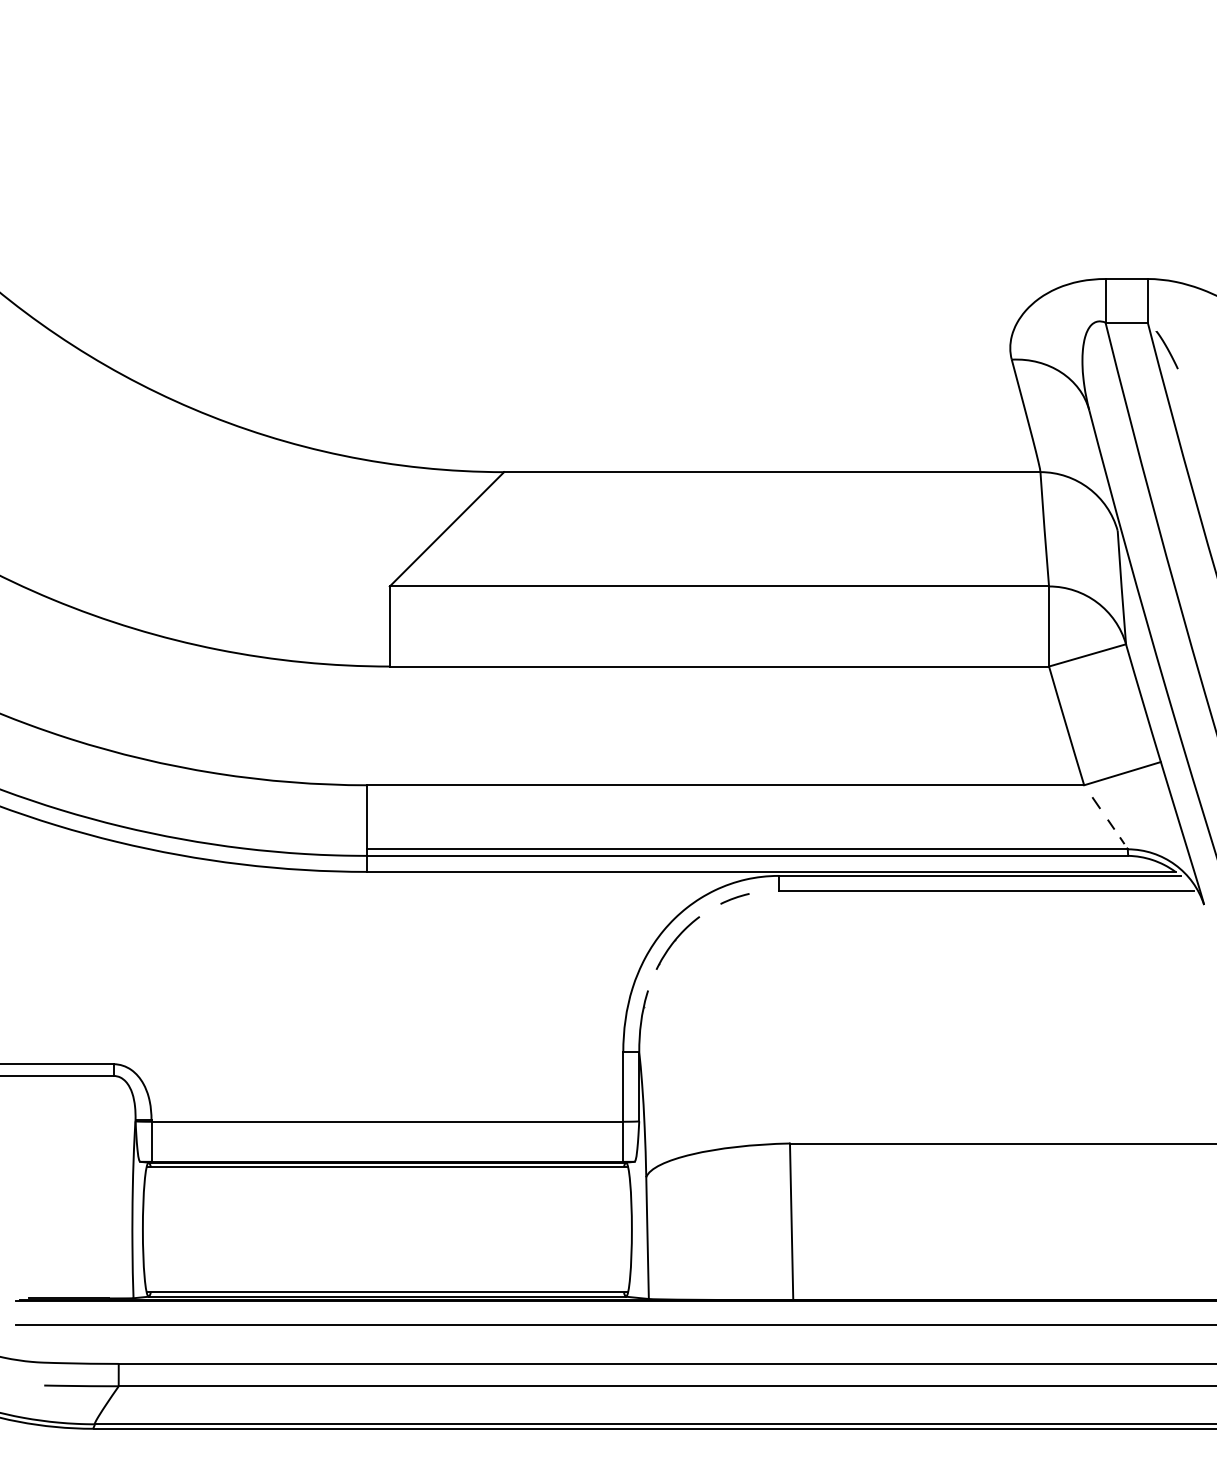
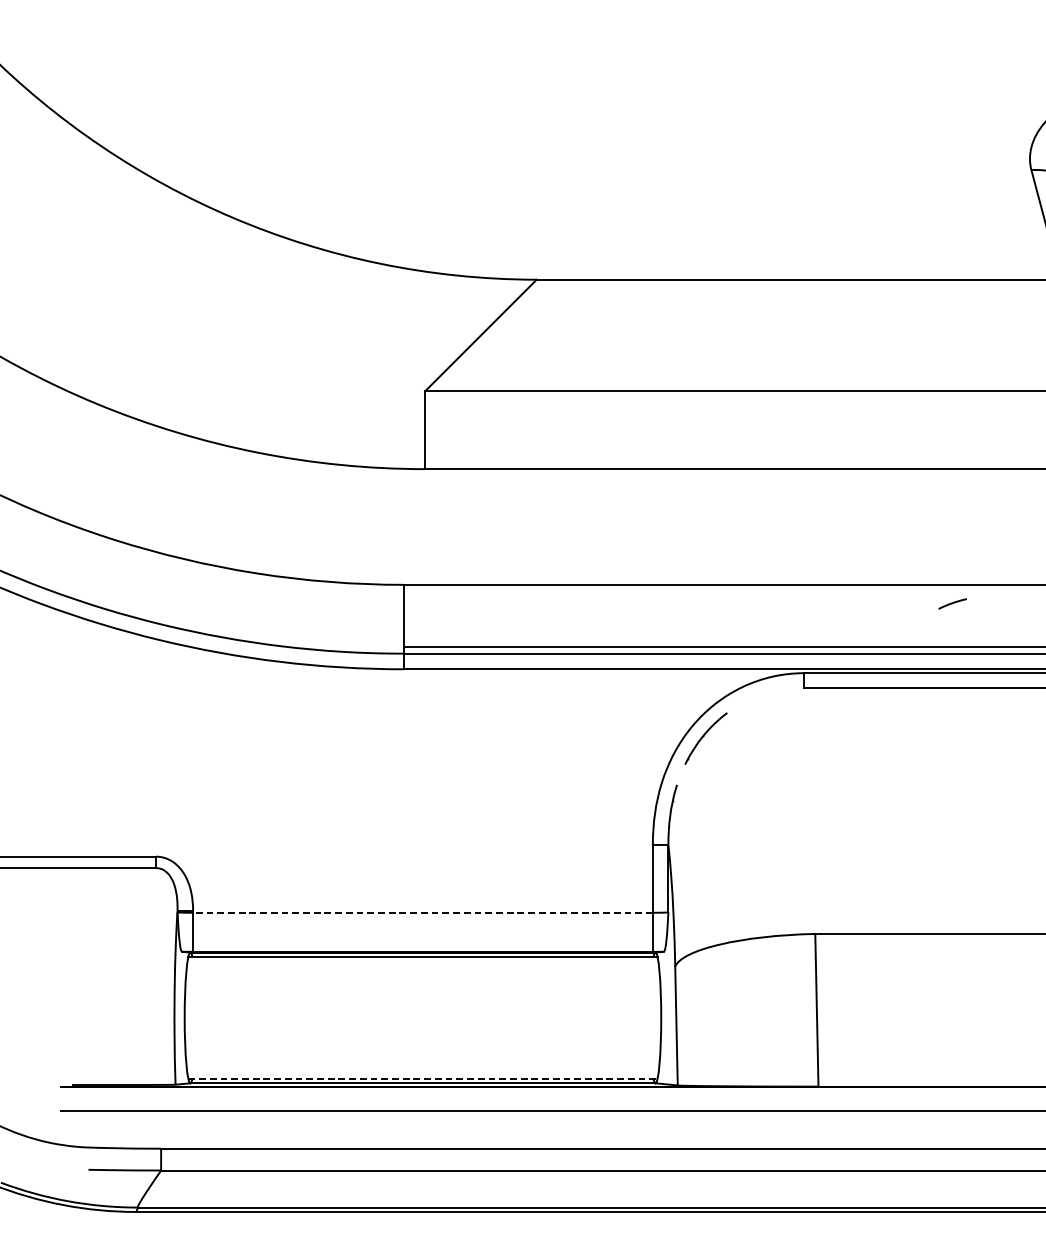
line: (734, 898) -> (952, 603), moved
line: (387, 1121) -> (423, 912), solid -> dashed
line: (387, 1292) -> (423, 1079), solid -> dashed

